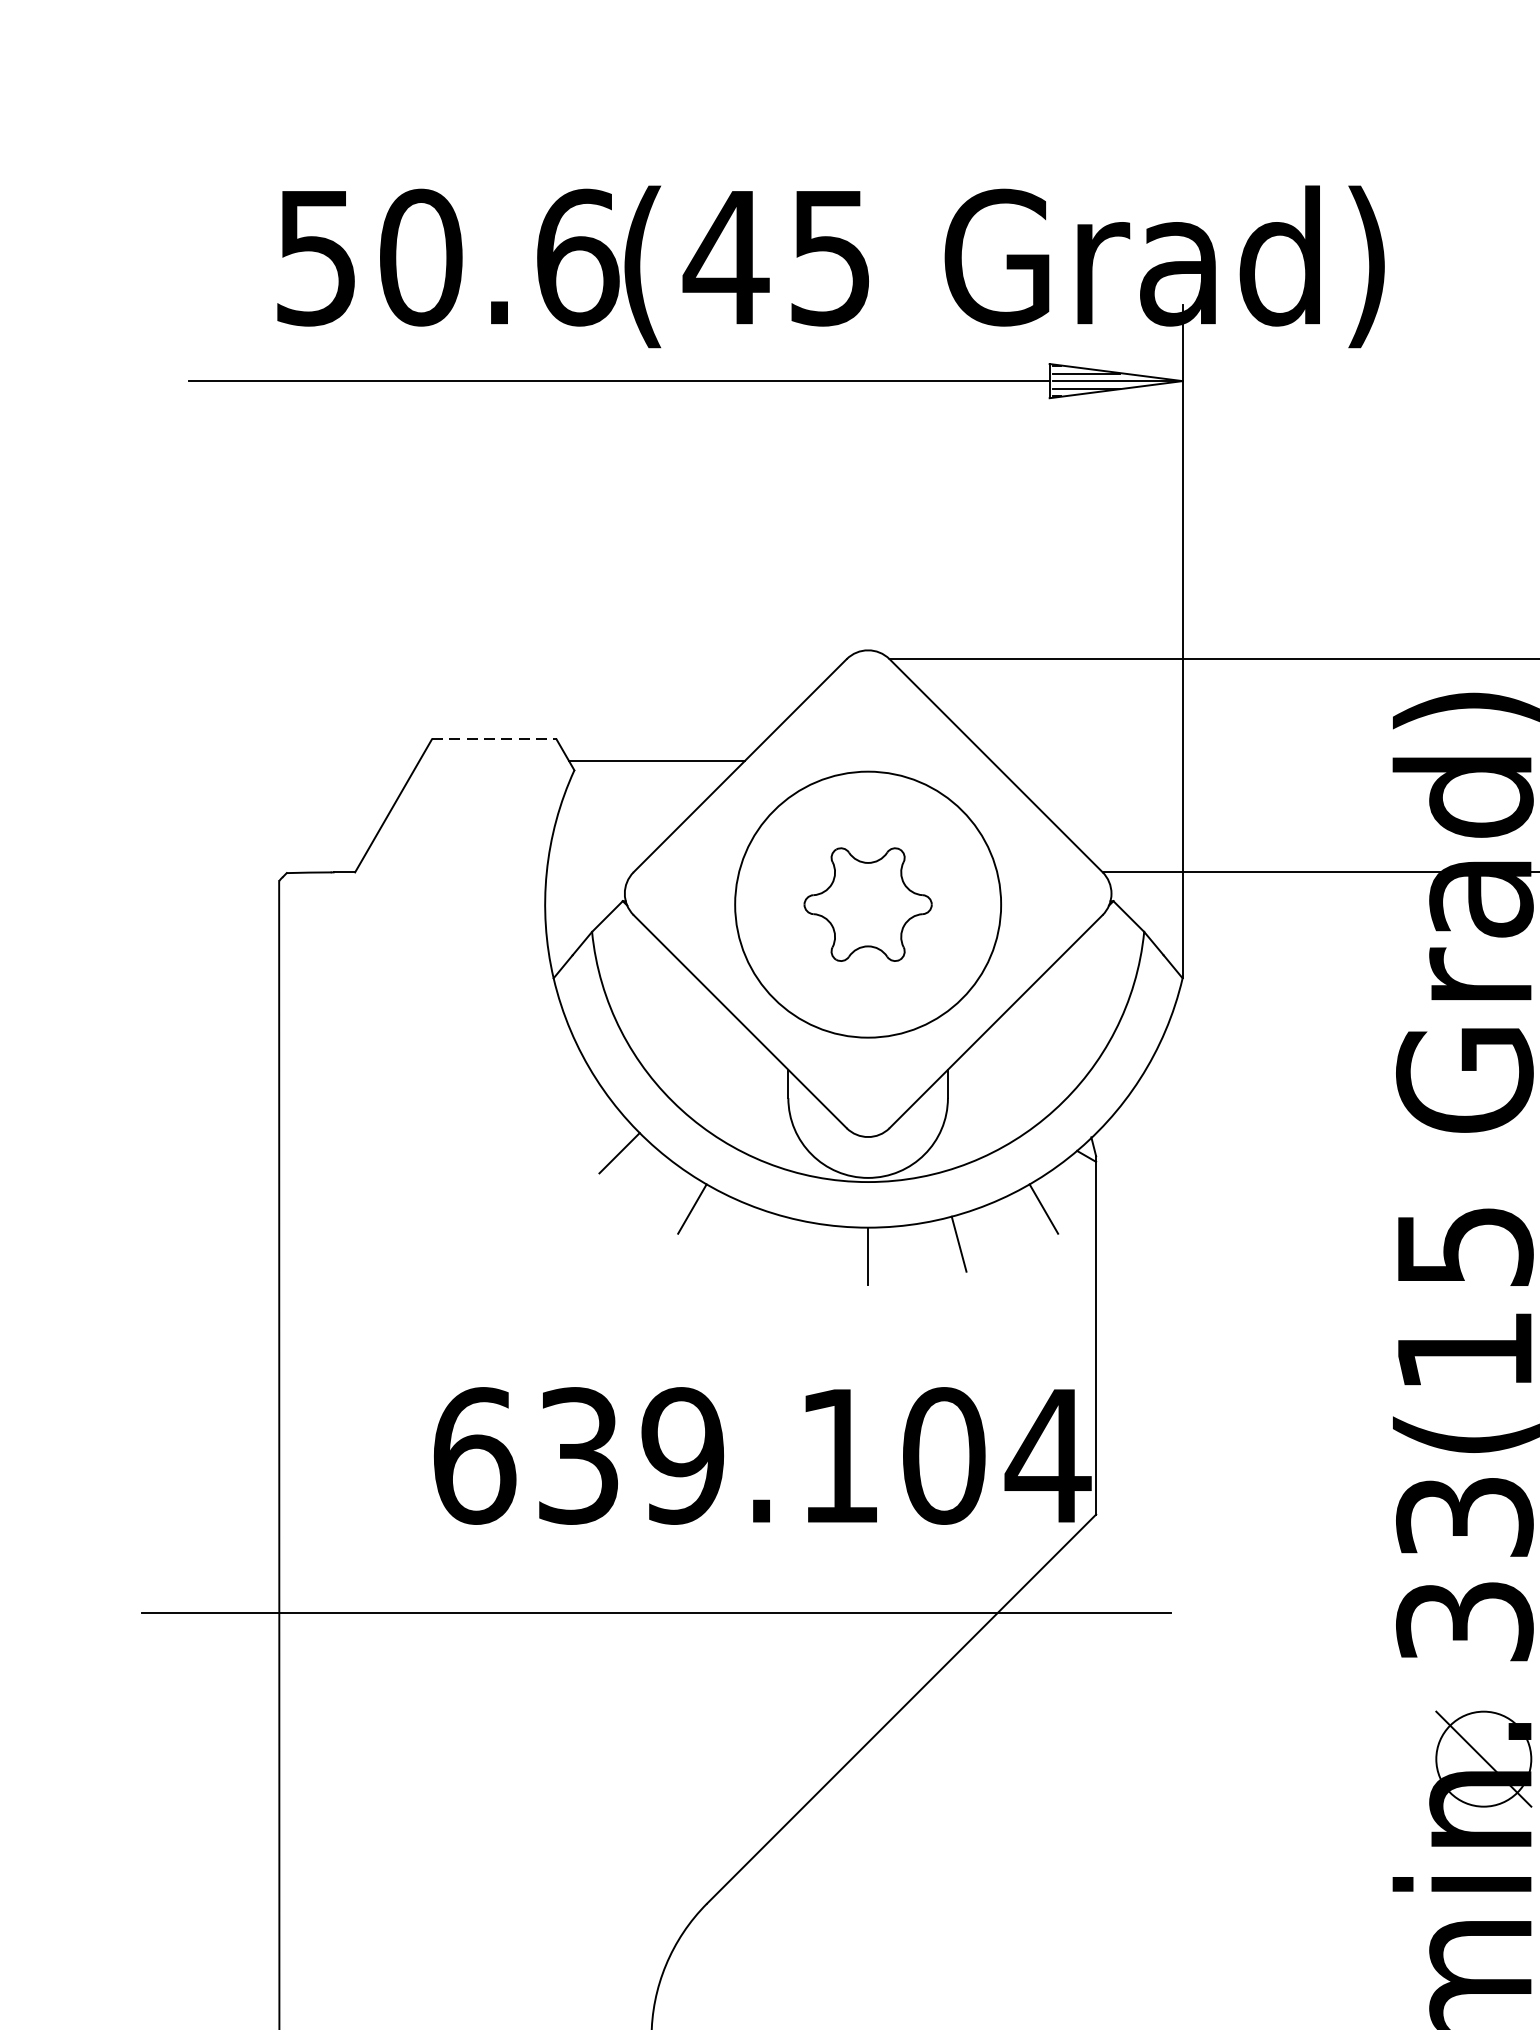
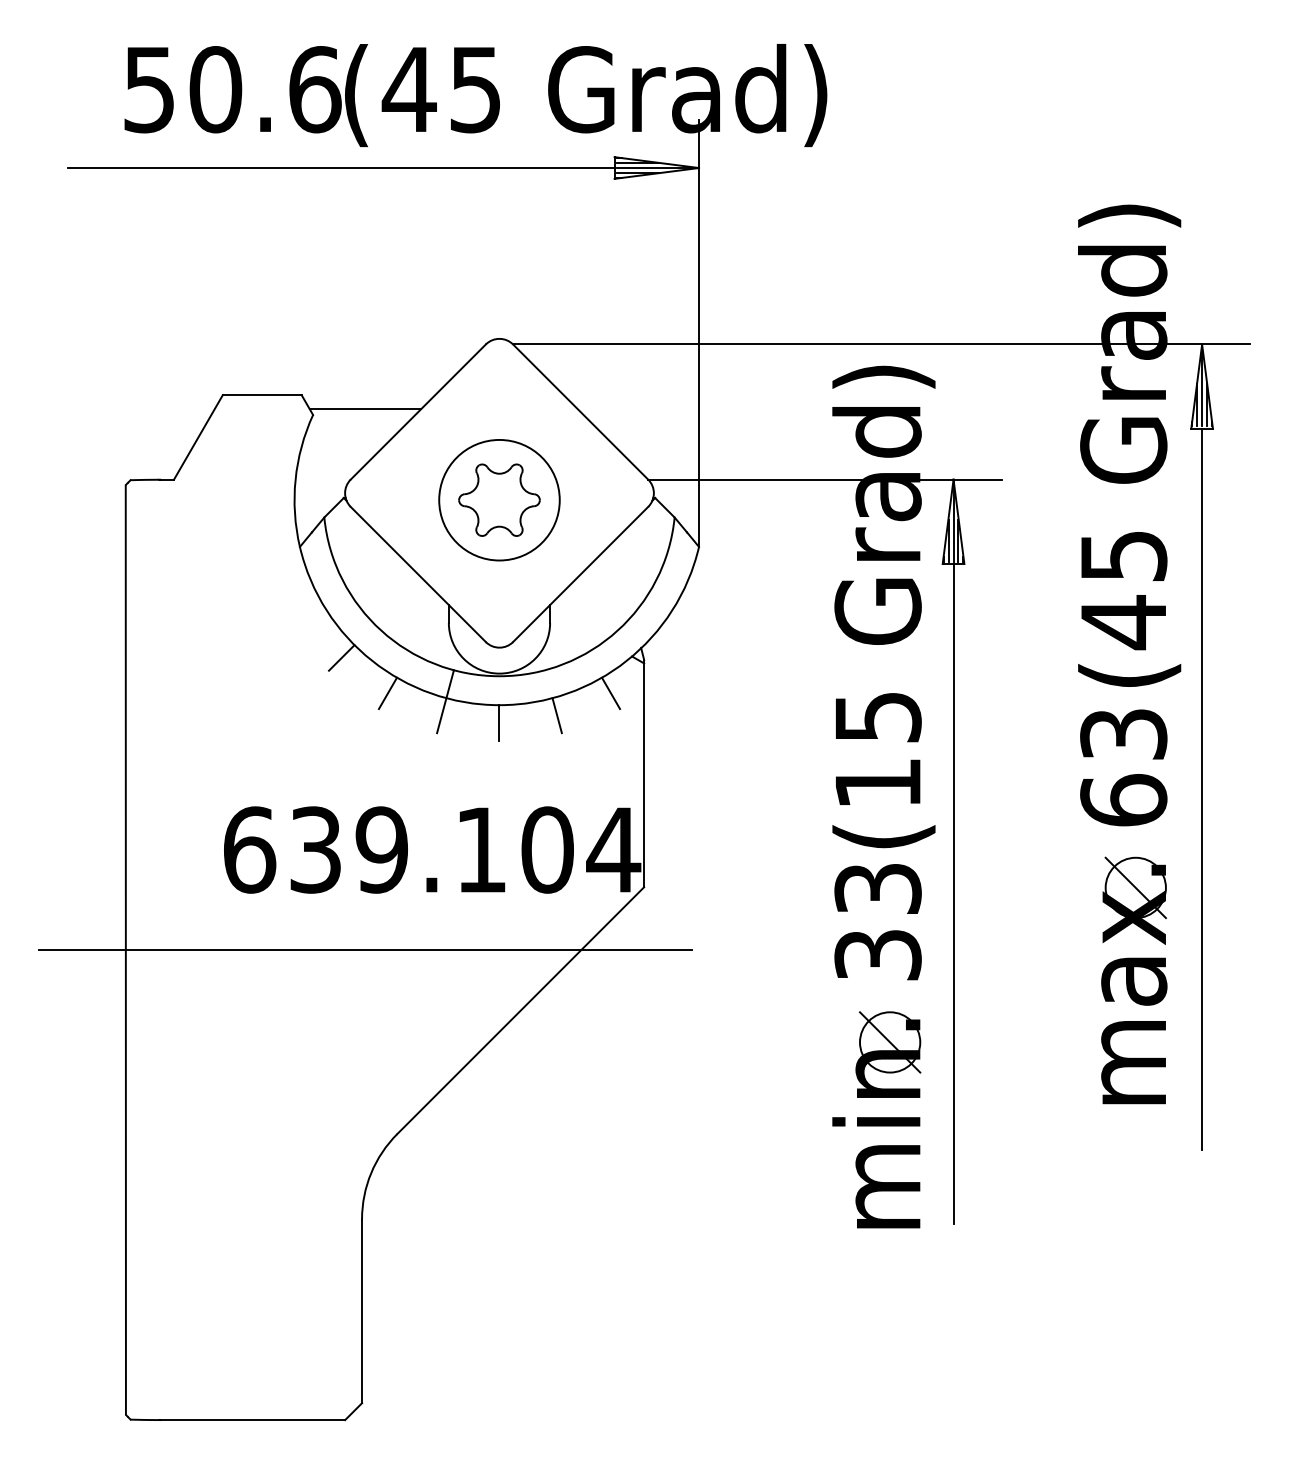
line: (494, 739) -> (262, 395), dashed -> solid
circle: (868, 903) -> (499, 499), size x0.71
line: (783, 1221) -> (445, 701), added

